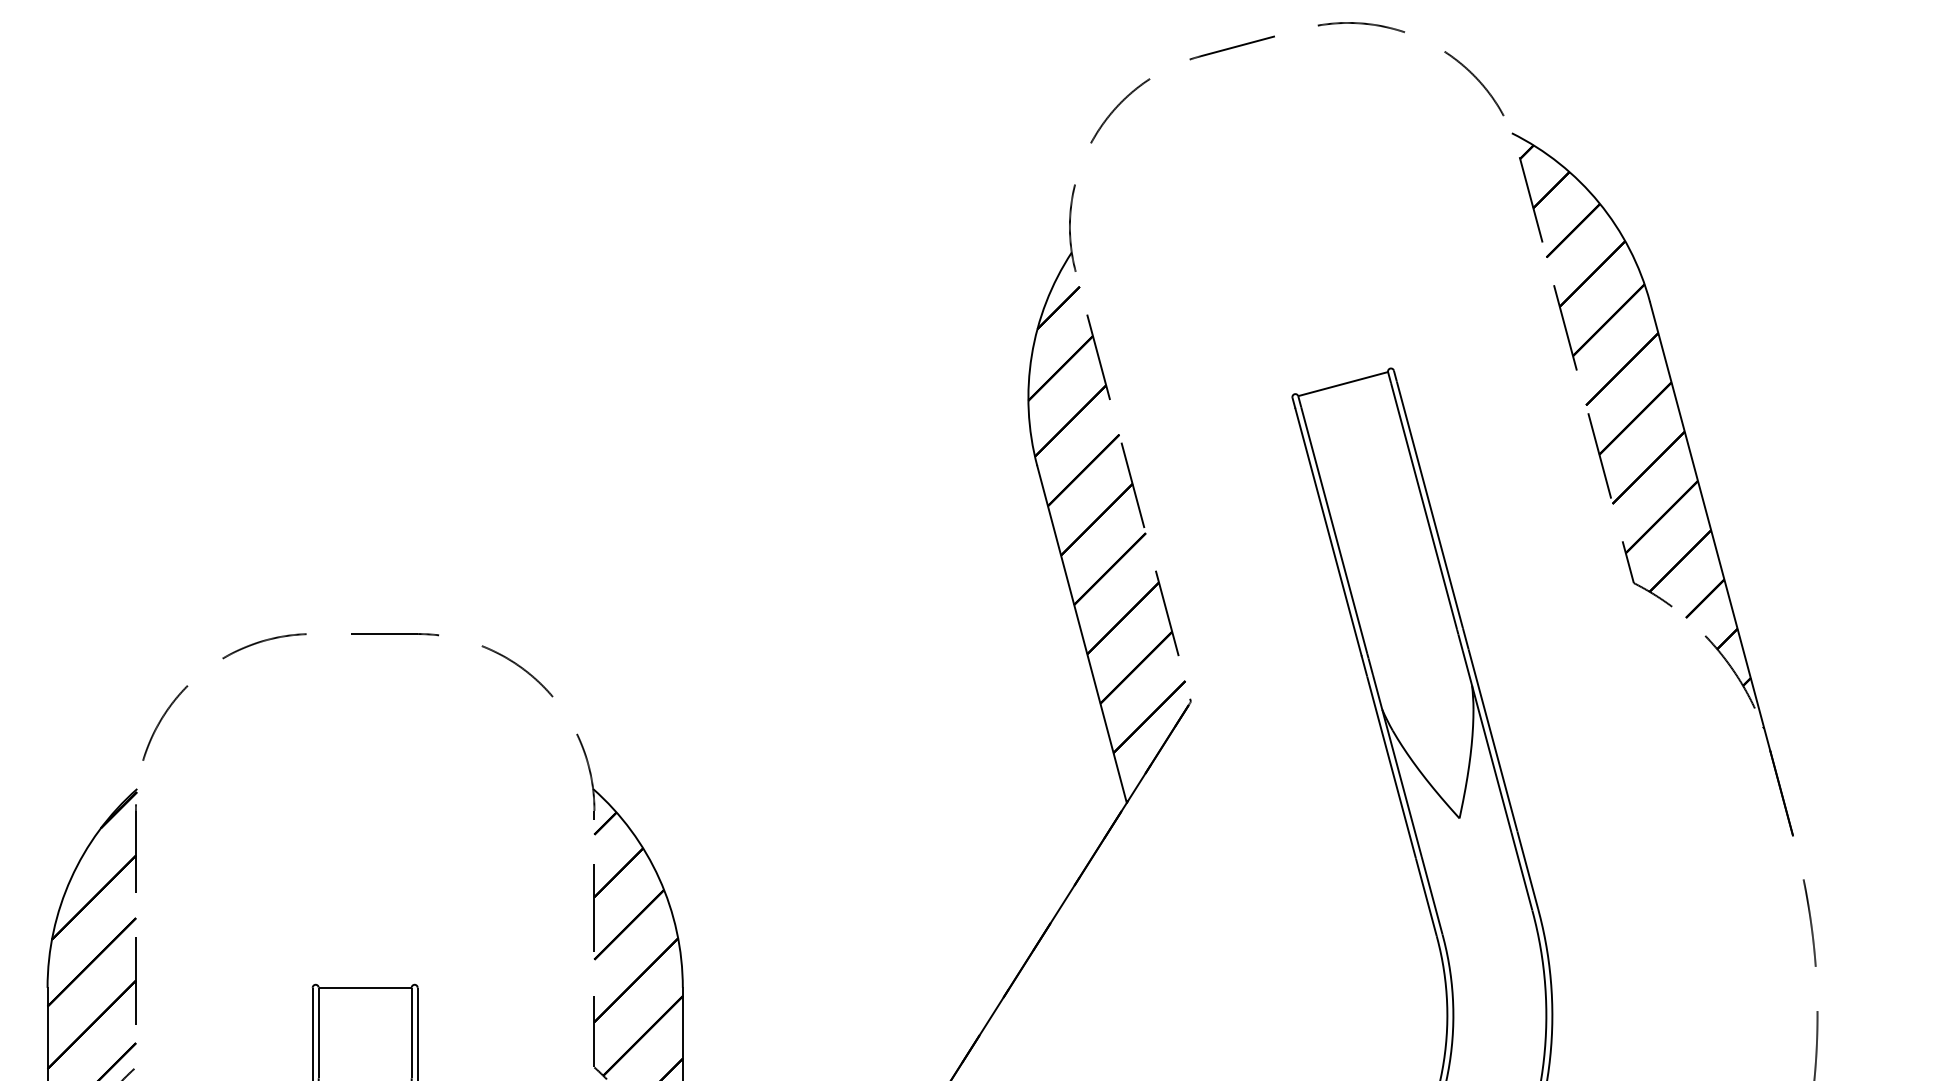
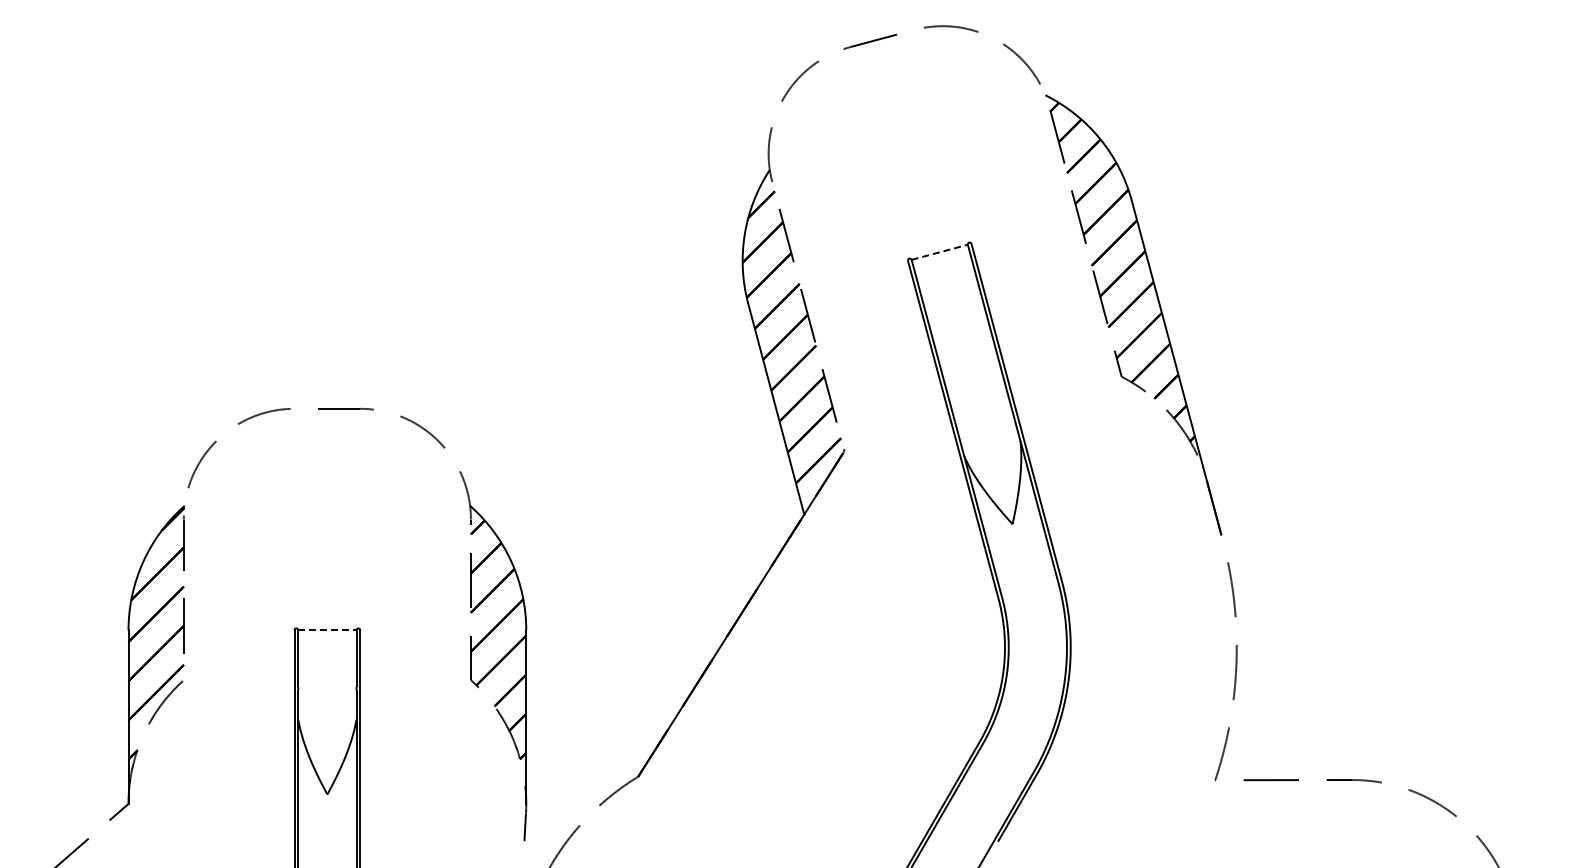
line: (1344, 384) -> (940, 252), solid -> dashed
line: (365, 988) -> (327, 630), solid -> dashed

